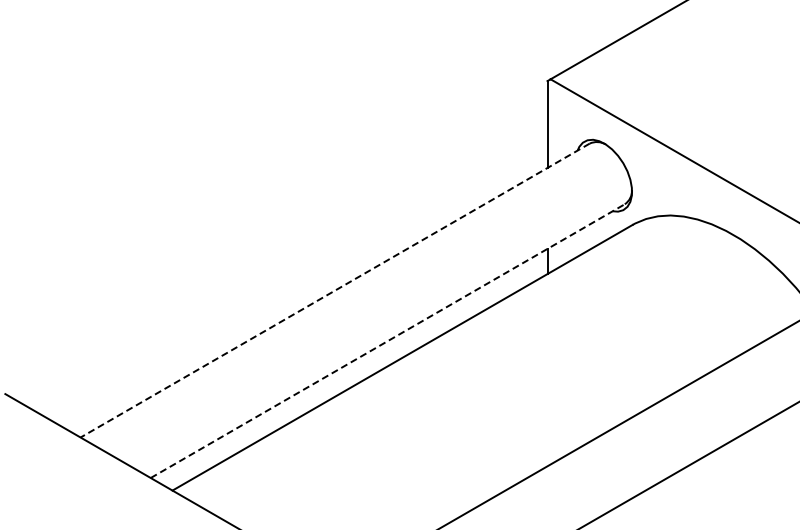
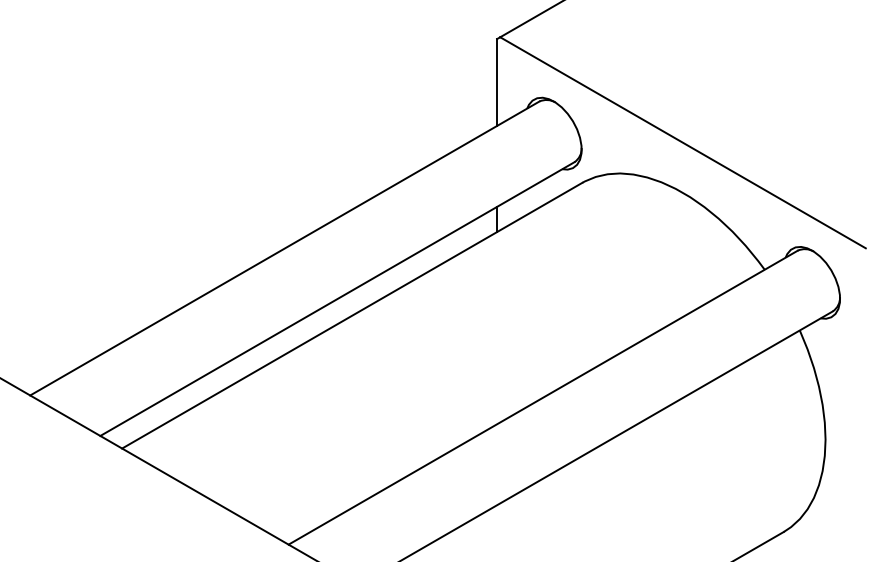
line: (334, 290) -> (284, 248), dashed -> solid
line: (387, 341) -> (337, 299), dashed -> solid

